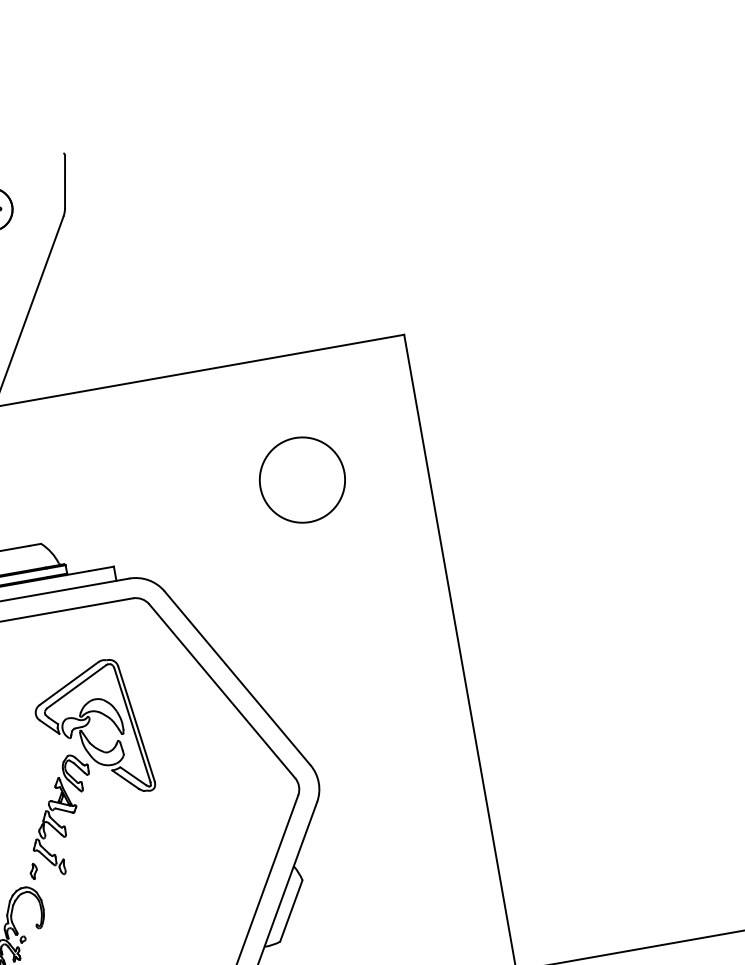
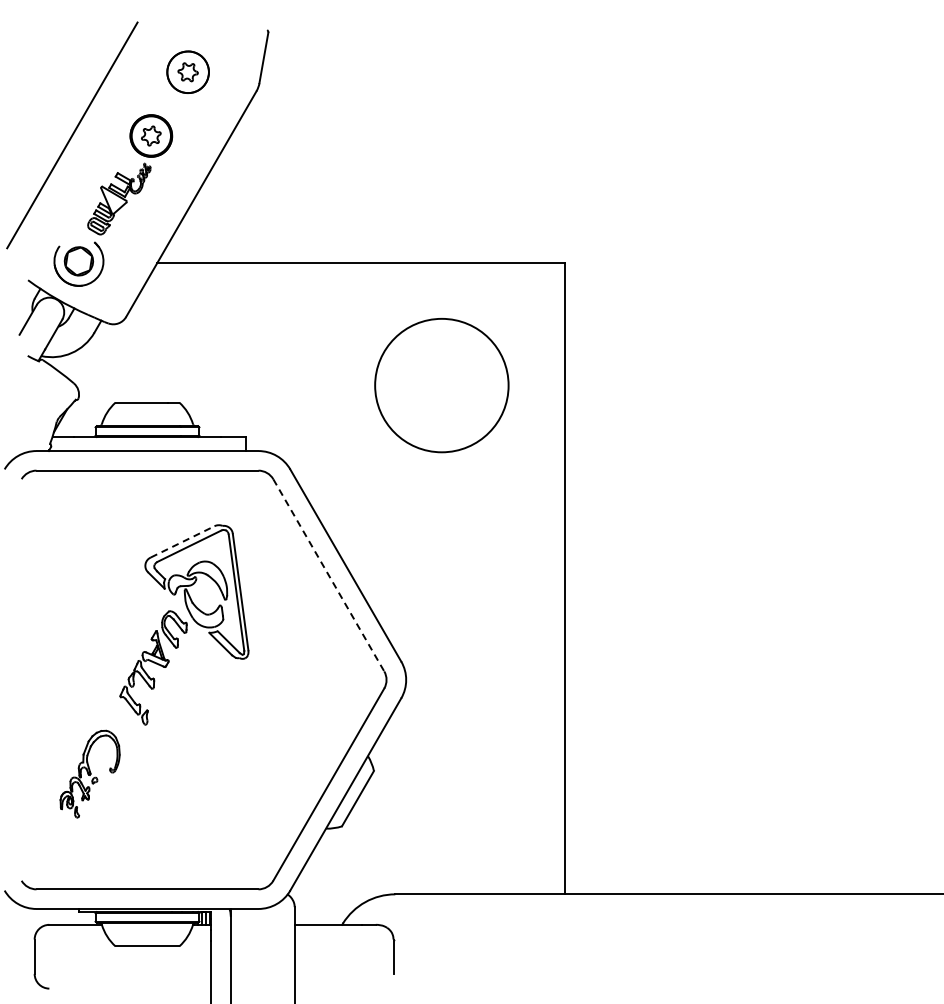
circle: (302, 480) -> (441, 385), size x1.6
line: (69, 682) -> (183, 541), solid -> dashed
line: (222, 691) -> (328, 575), solid -> dashed
part: (33, 871) -> (116, 716), removed

